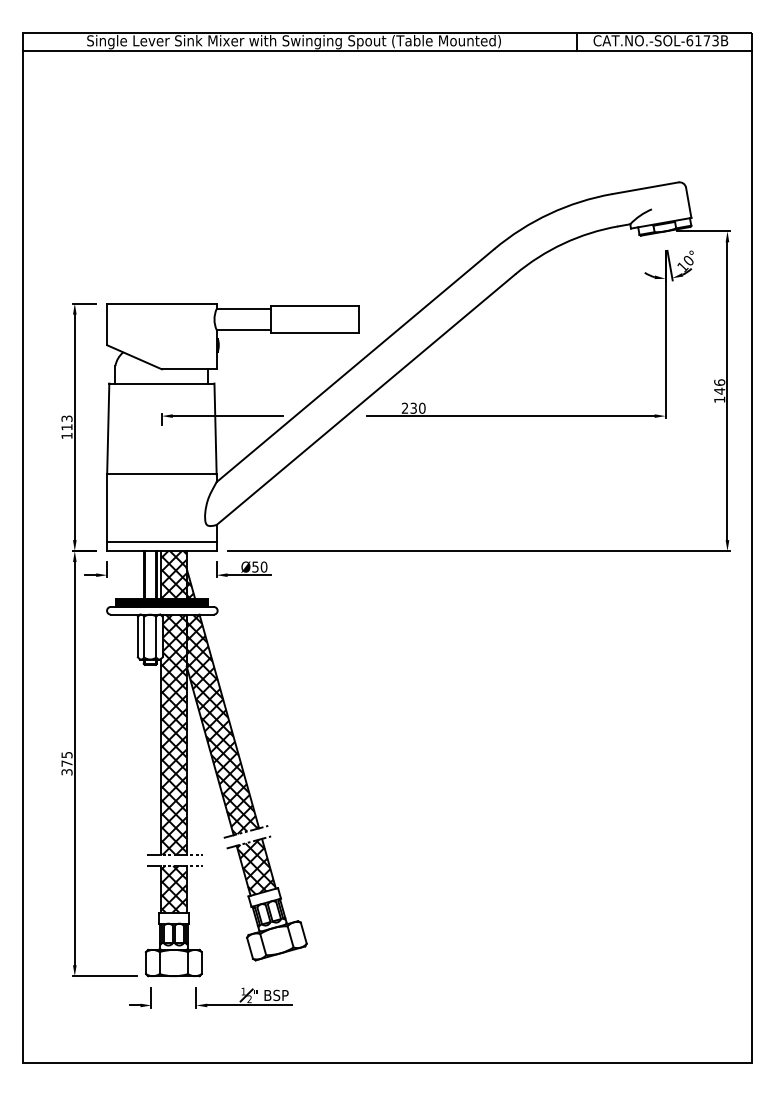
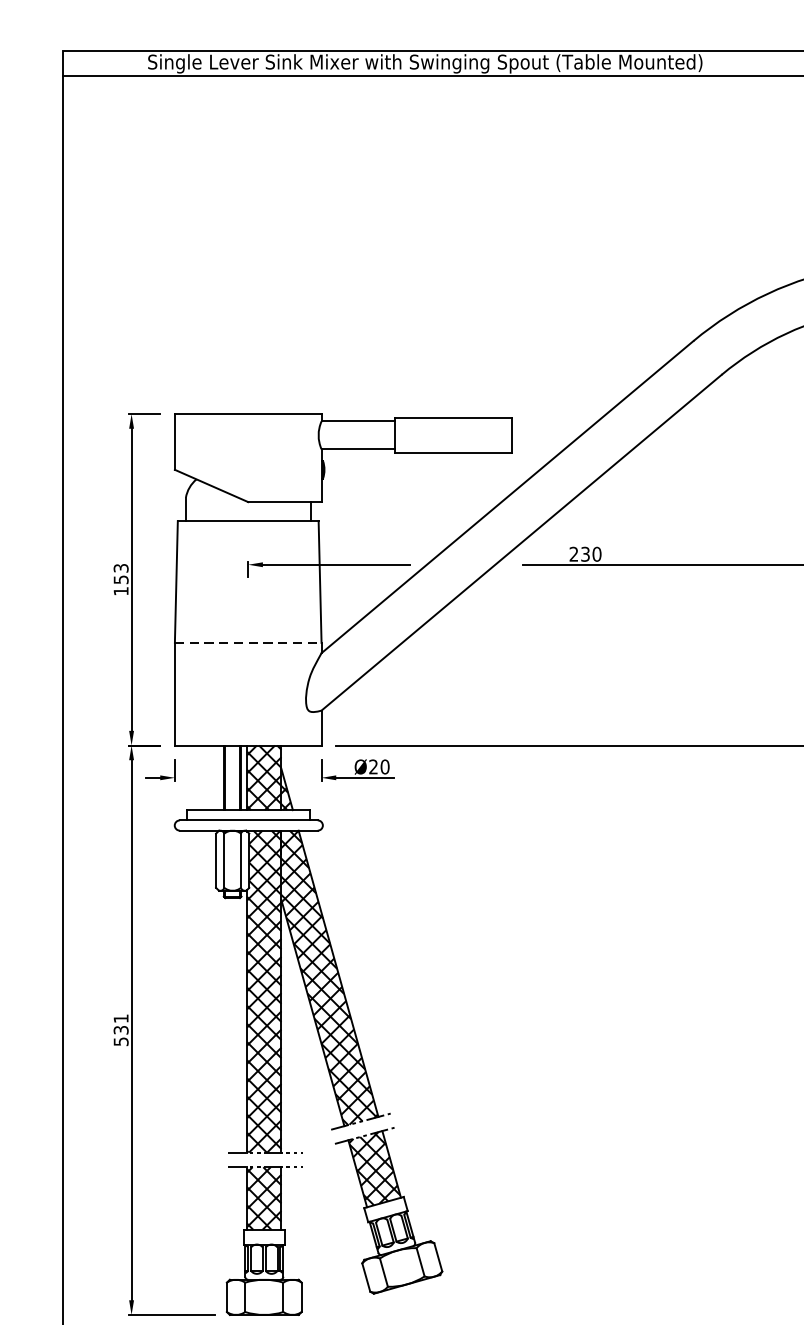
text: (66, 427) -> (120, 580), 113 -> 153
line: (161, 474) -> (247, 642), solid -> dashed
line: (161, 542) -> (247, 734), removed
text: (255, 566) -> (373, 766), Ø50 -> Ø20
hatch: (162, 602) -> (249, 814), removed
text: (66, 763) -> (120, 1030), 375 -> 531

